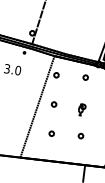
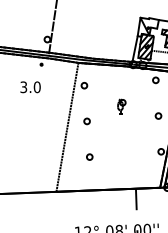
part: (85, 77) -> (119, 82), removed
part: (81, 109) -> (121, 106), moved
part: (81, 136) -> (125, 154), removed

